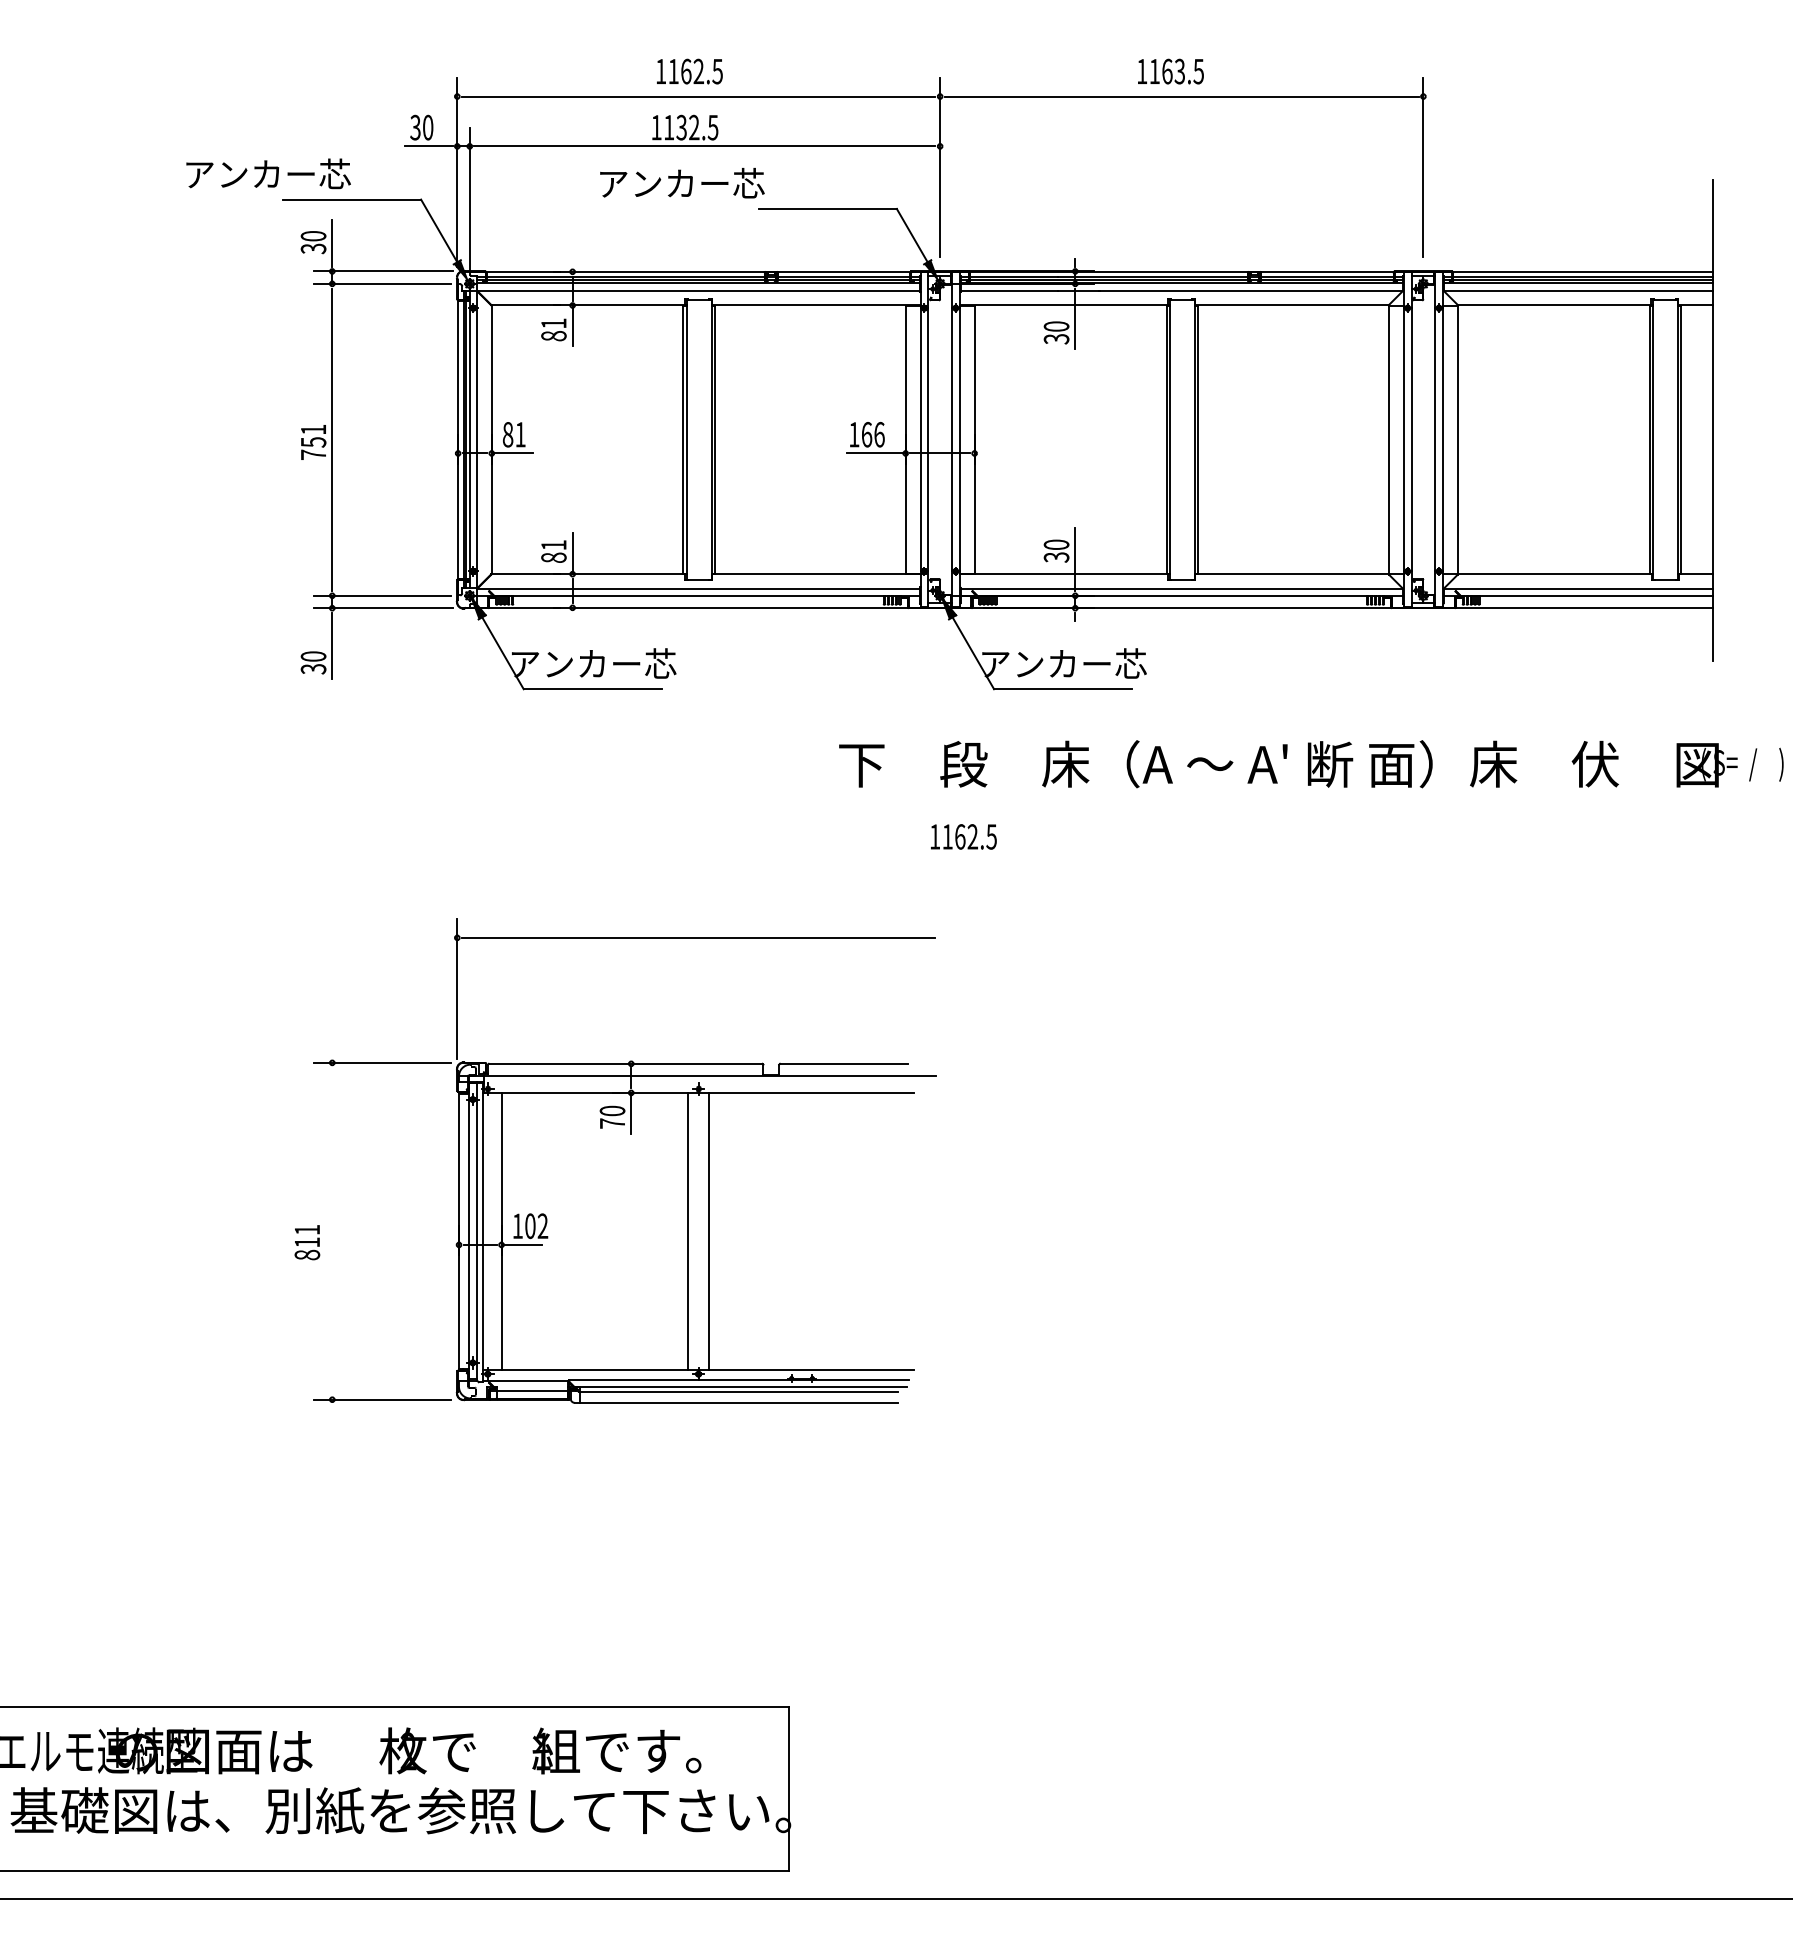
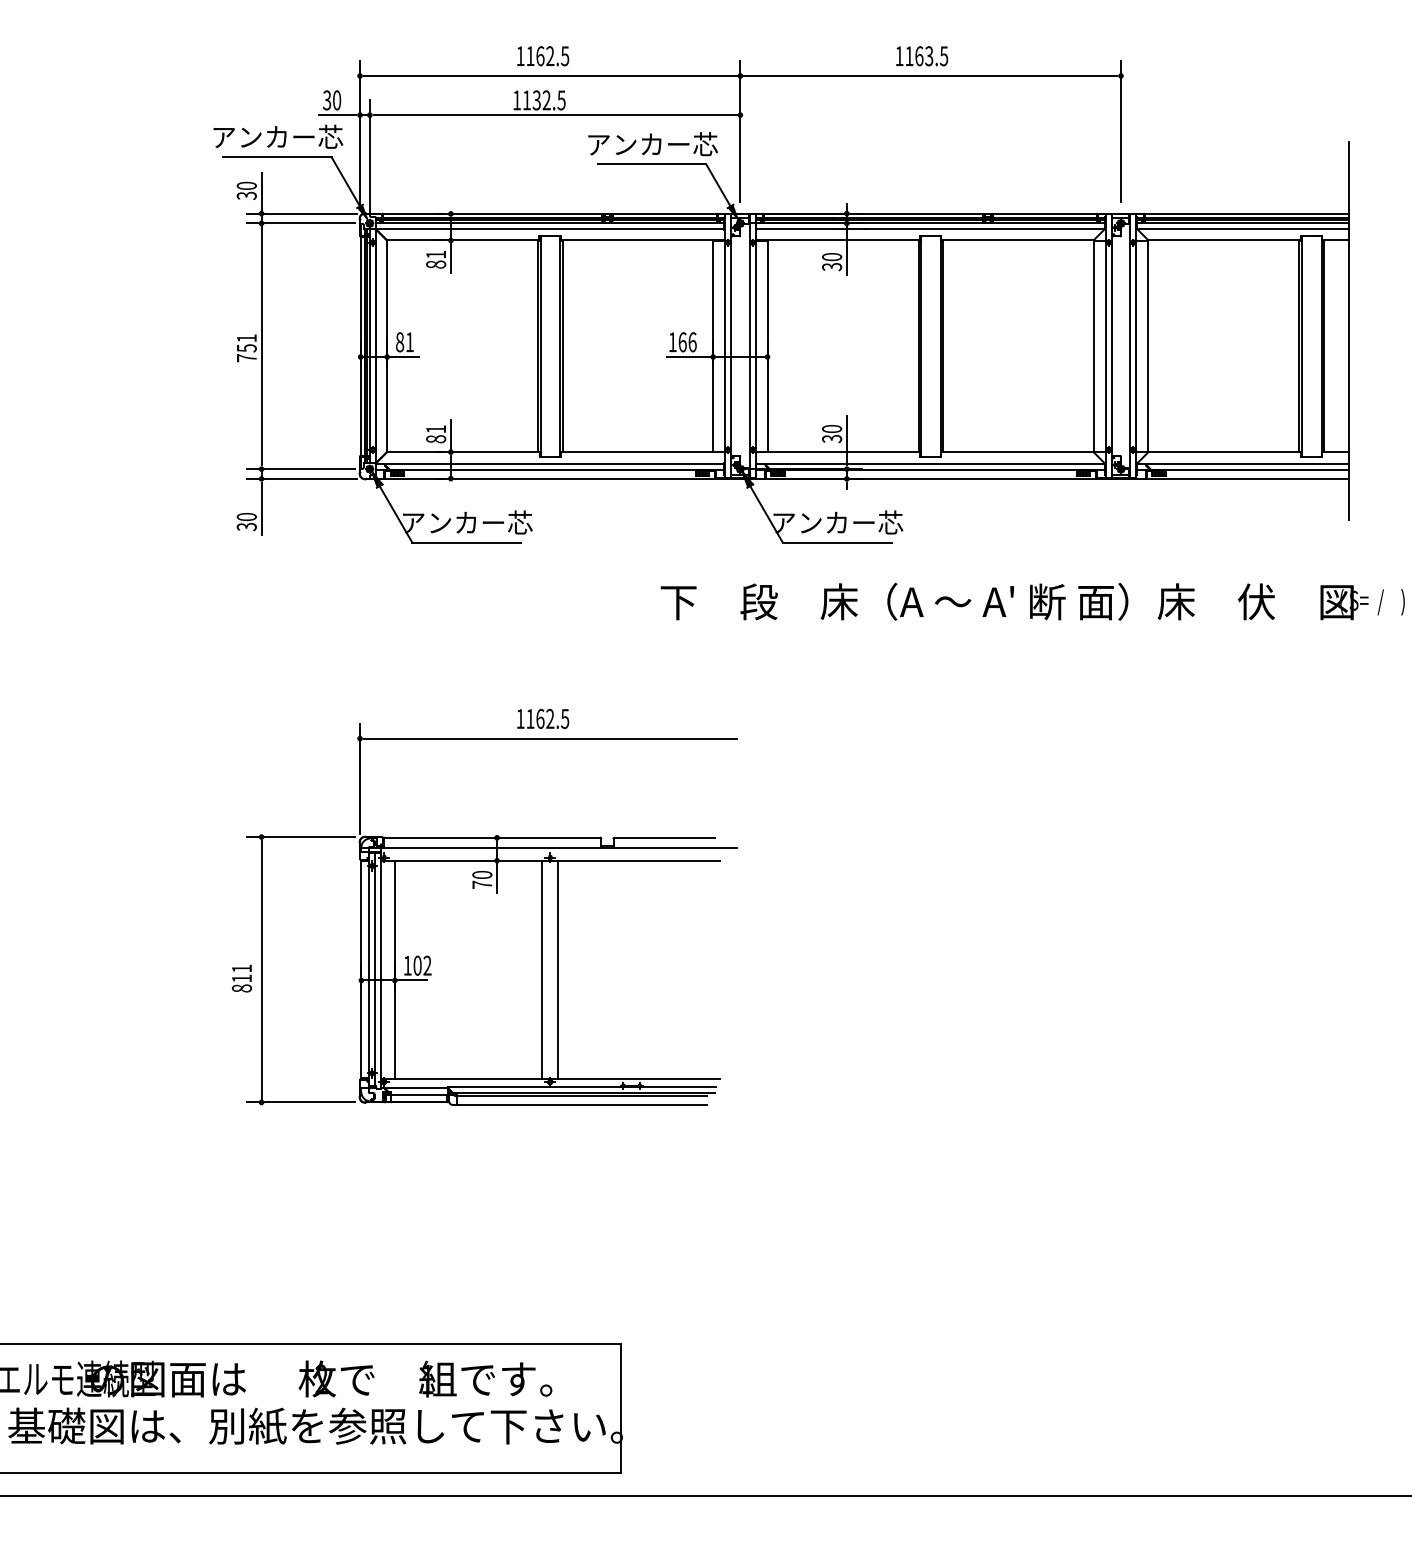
text: (268, 173) -> (278, 136), moved
text: (682, 183) -> (653, 144), moved
text: (963, 836) -> (542, 718), moved
line: (332, 1231) -> (261, 969), added

